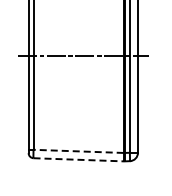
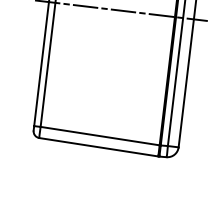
line: (78, 151) -> (99, 136), dashed -> solid
line: (79, 159) -> (100, 147), dashed -> solid

